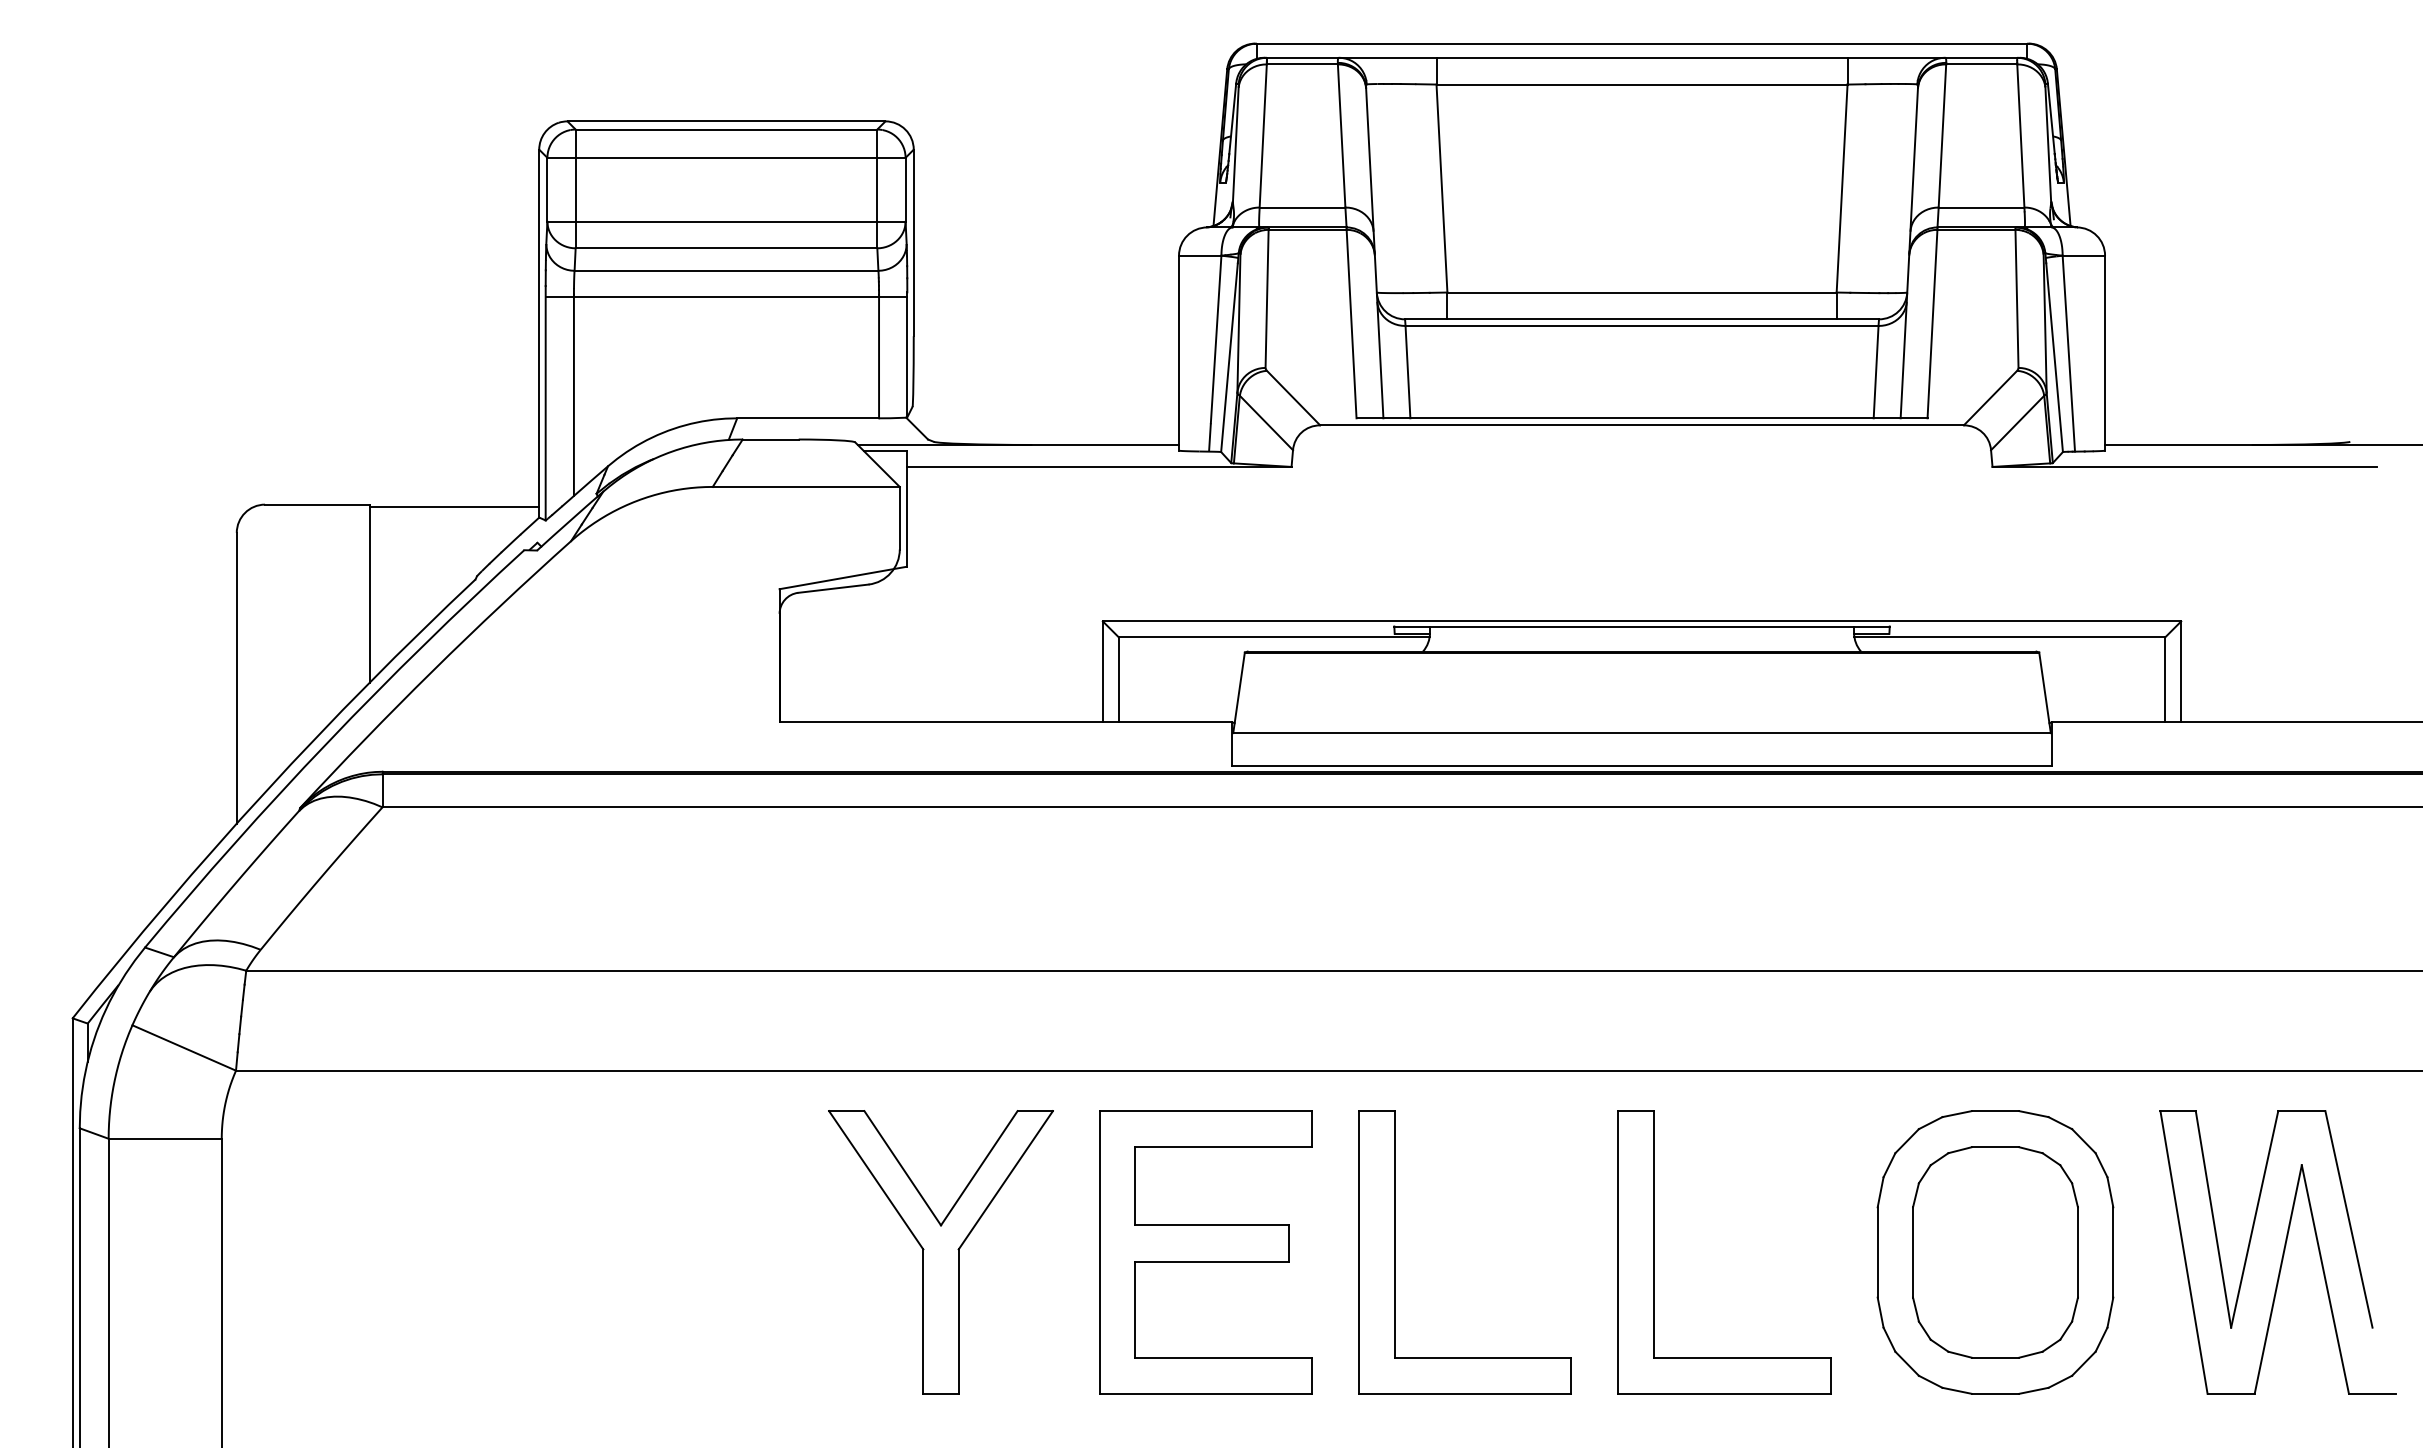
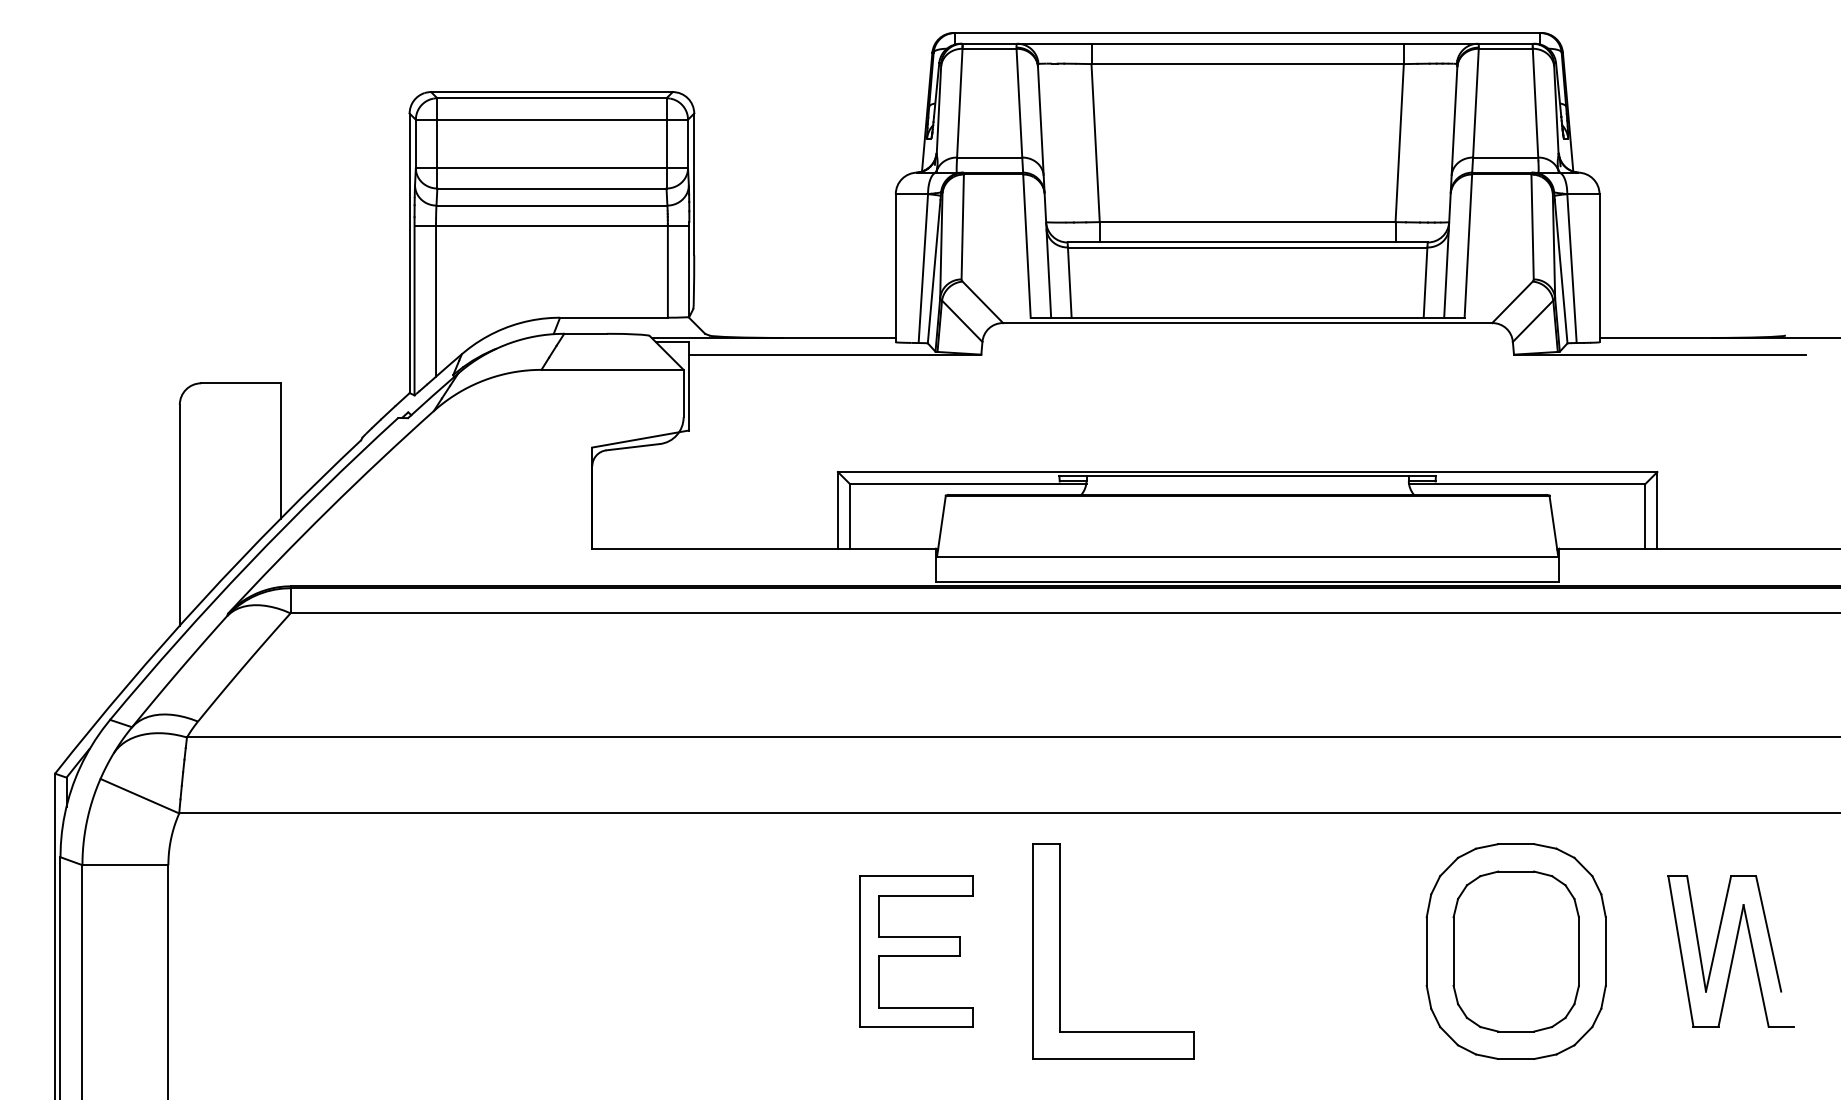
line: (454, 507) -> (345, 385), removed
part: (940, 1252) -> (714, 951), removed
part: (1205, 1252) -> (915, 951), size x0.7
part: (1654, 1252) -> (1257, 951), removed
part: (2277, 1252) -> (1730, 951), size x0.7

